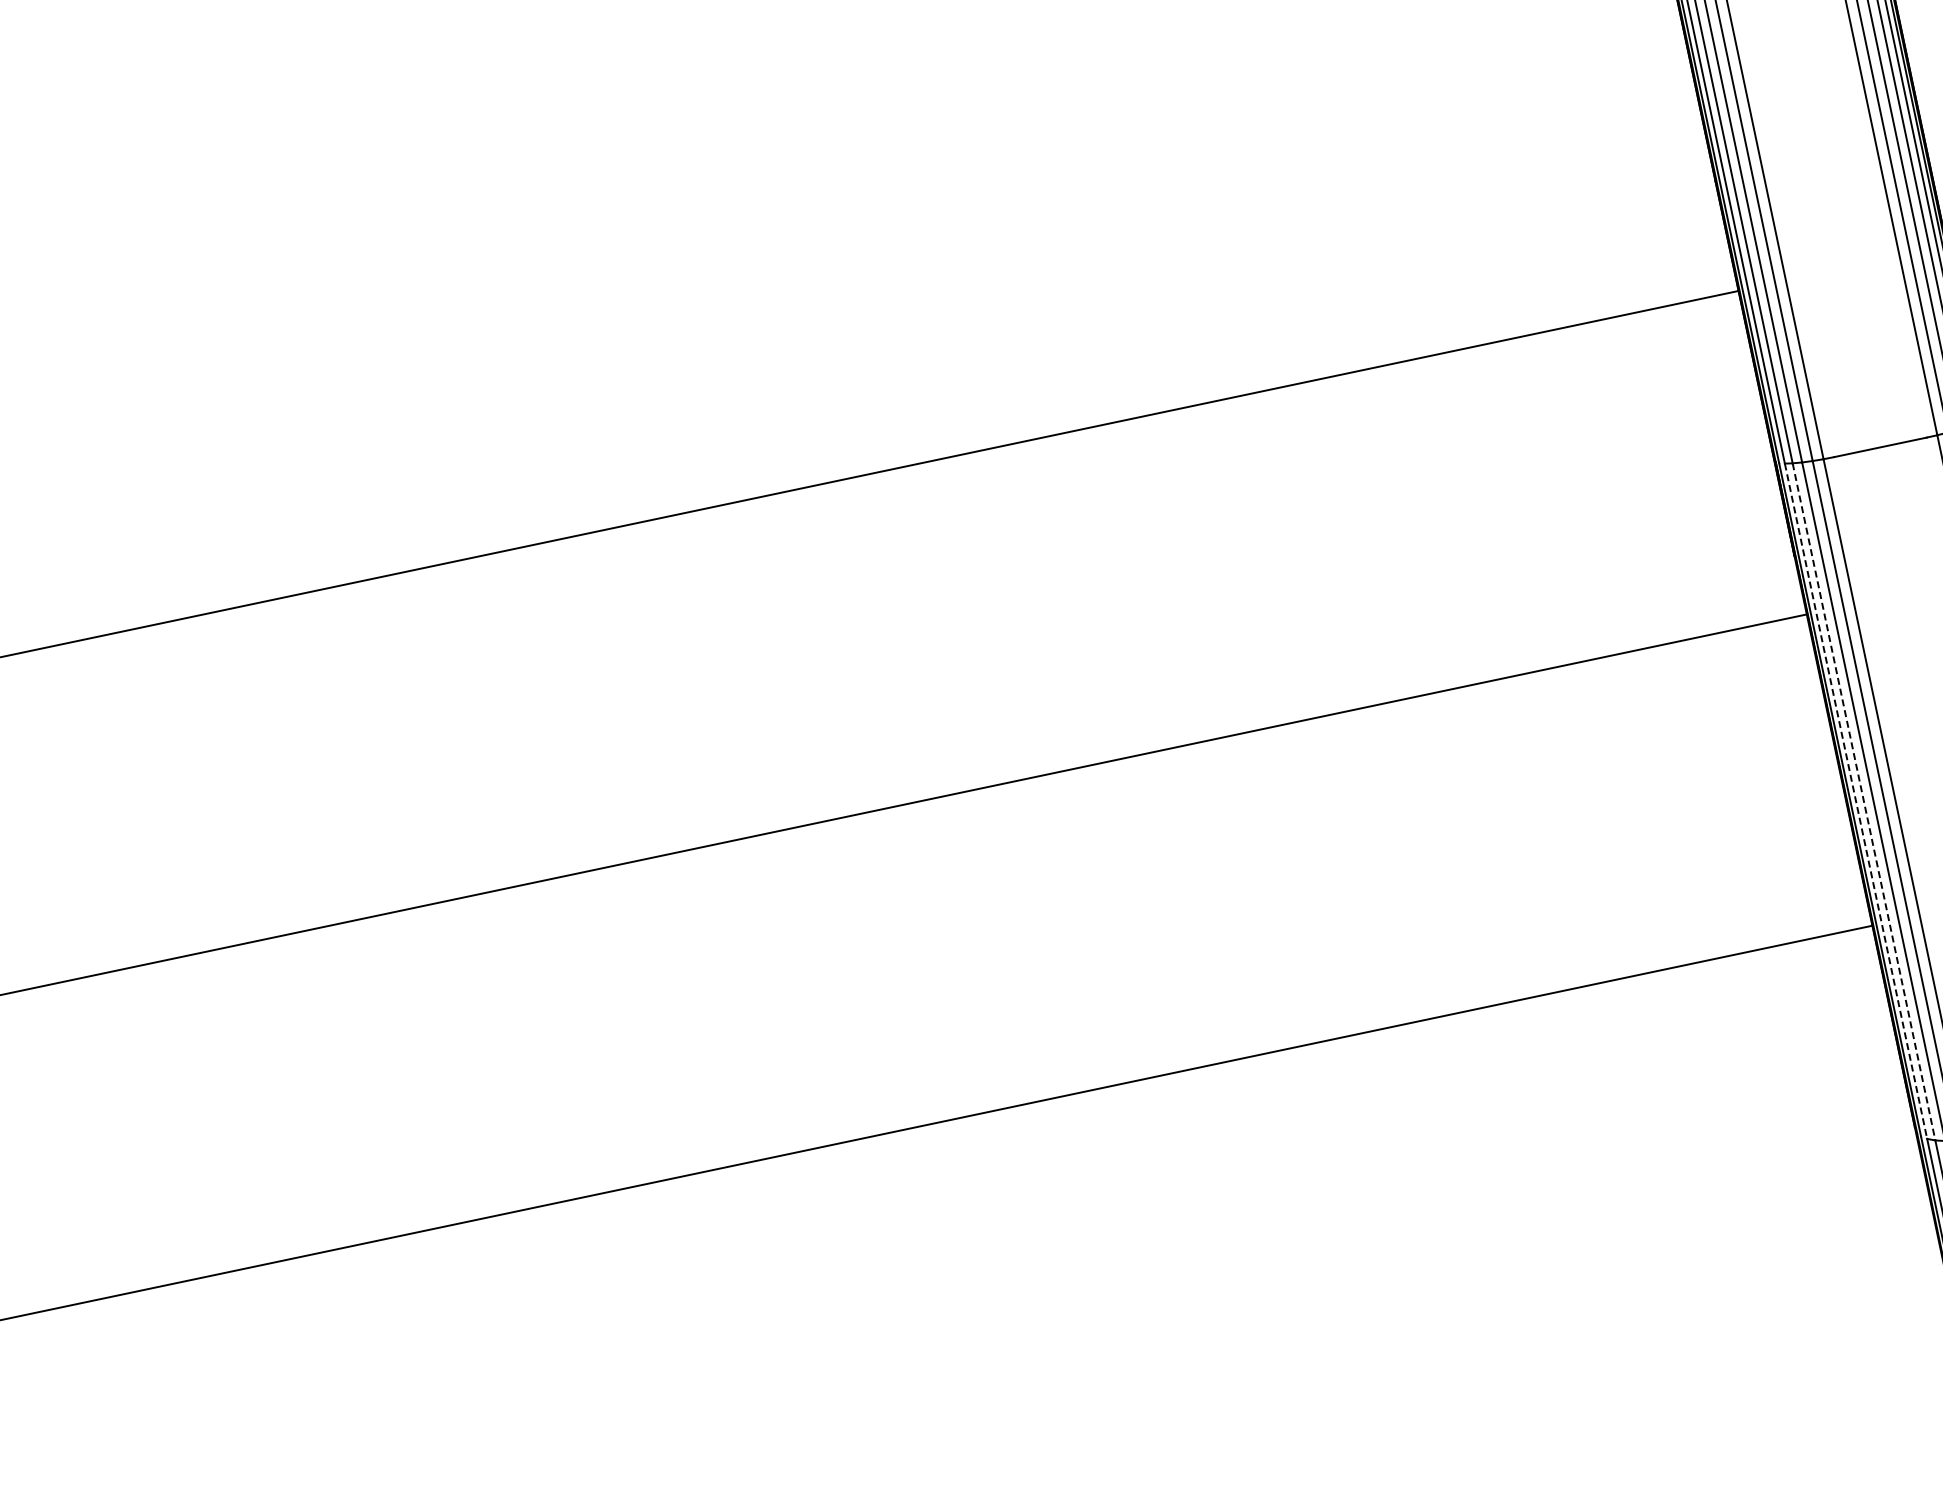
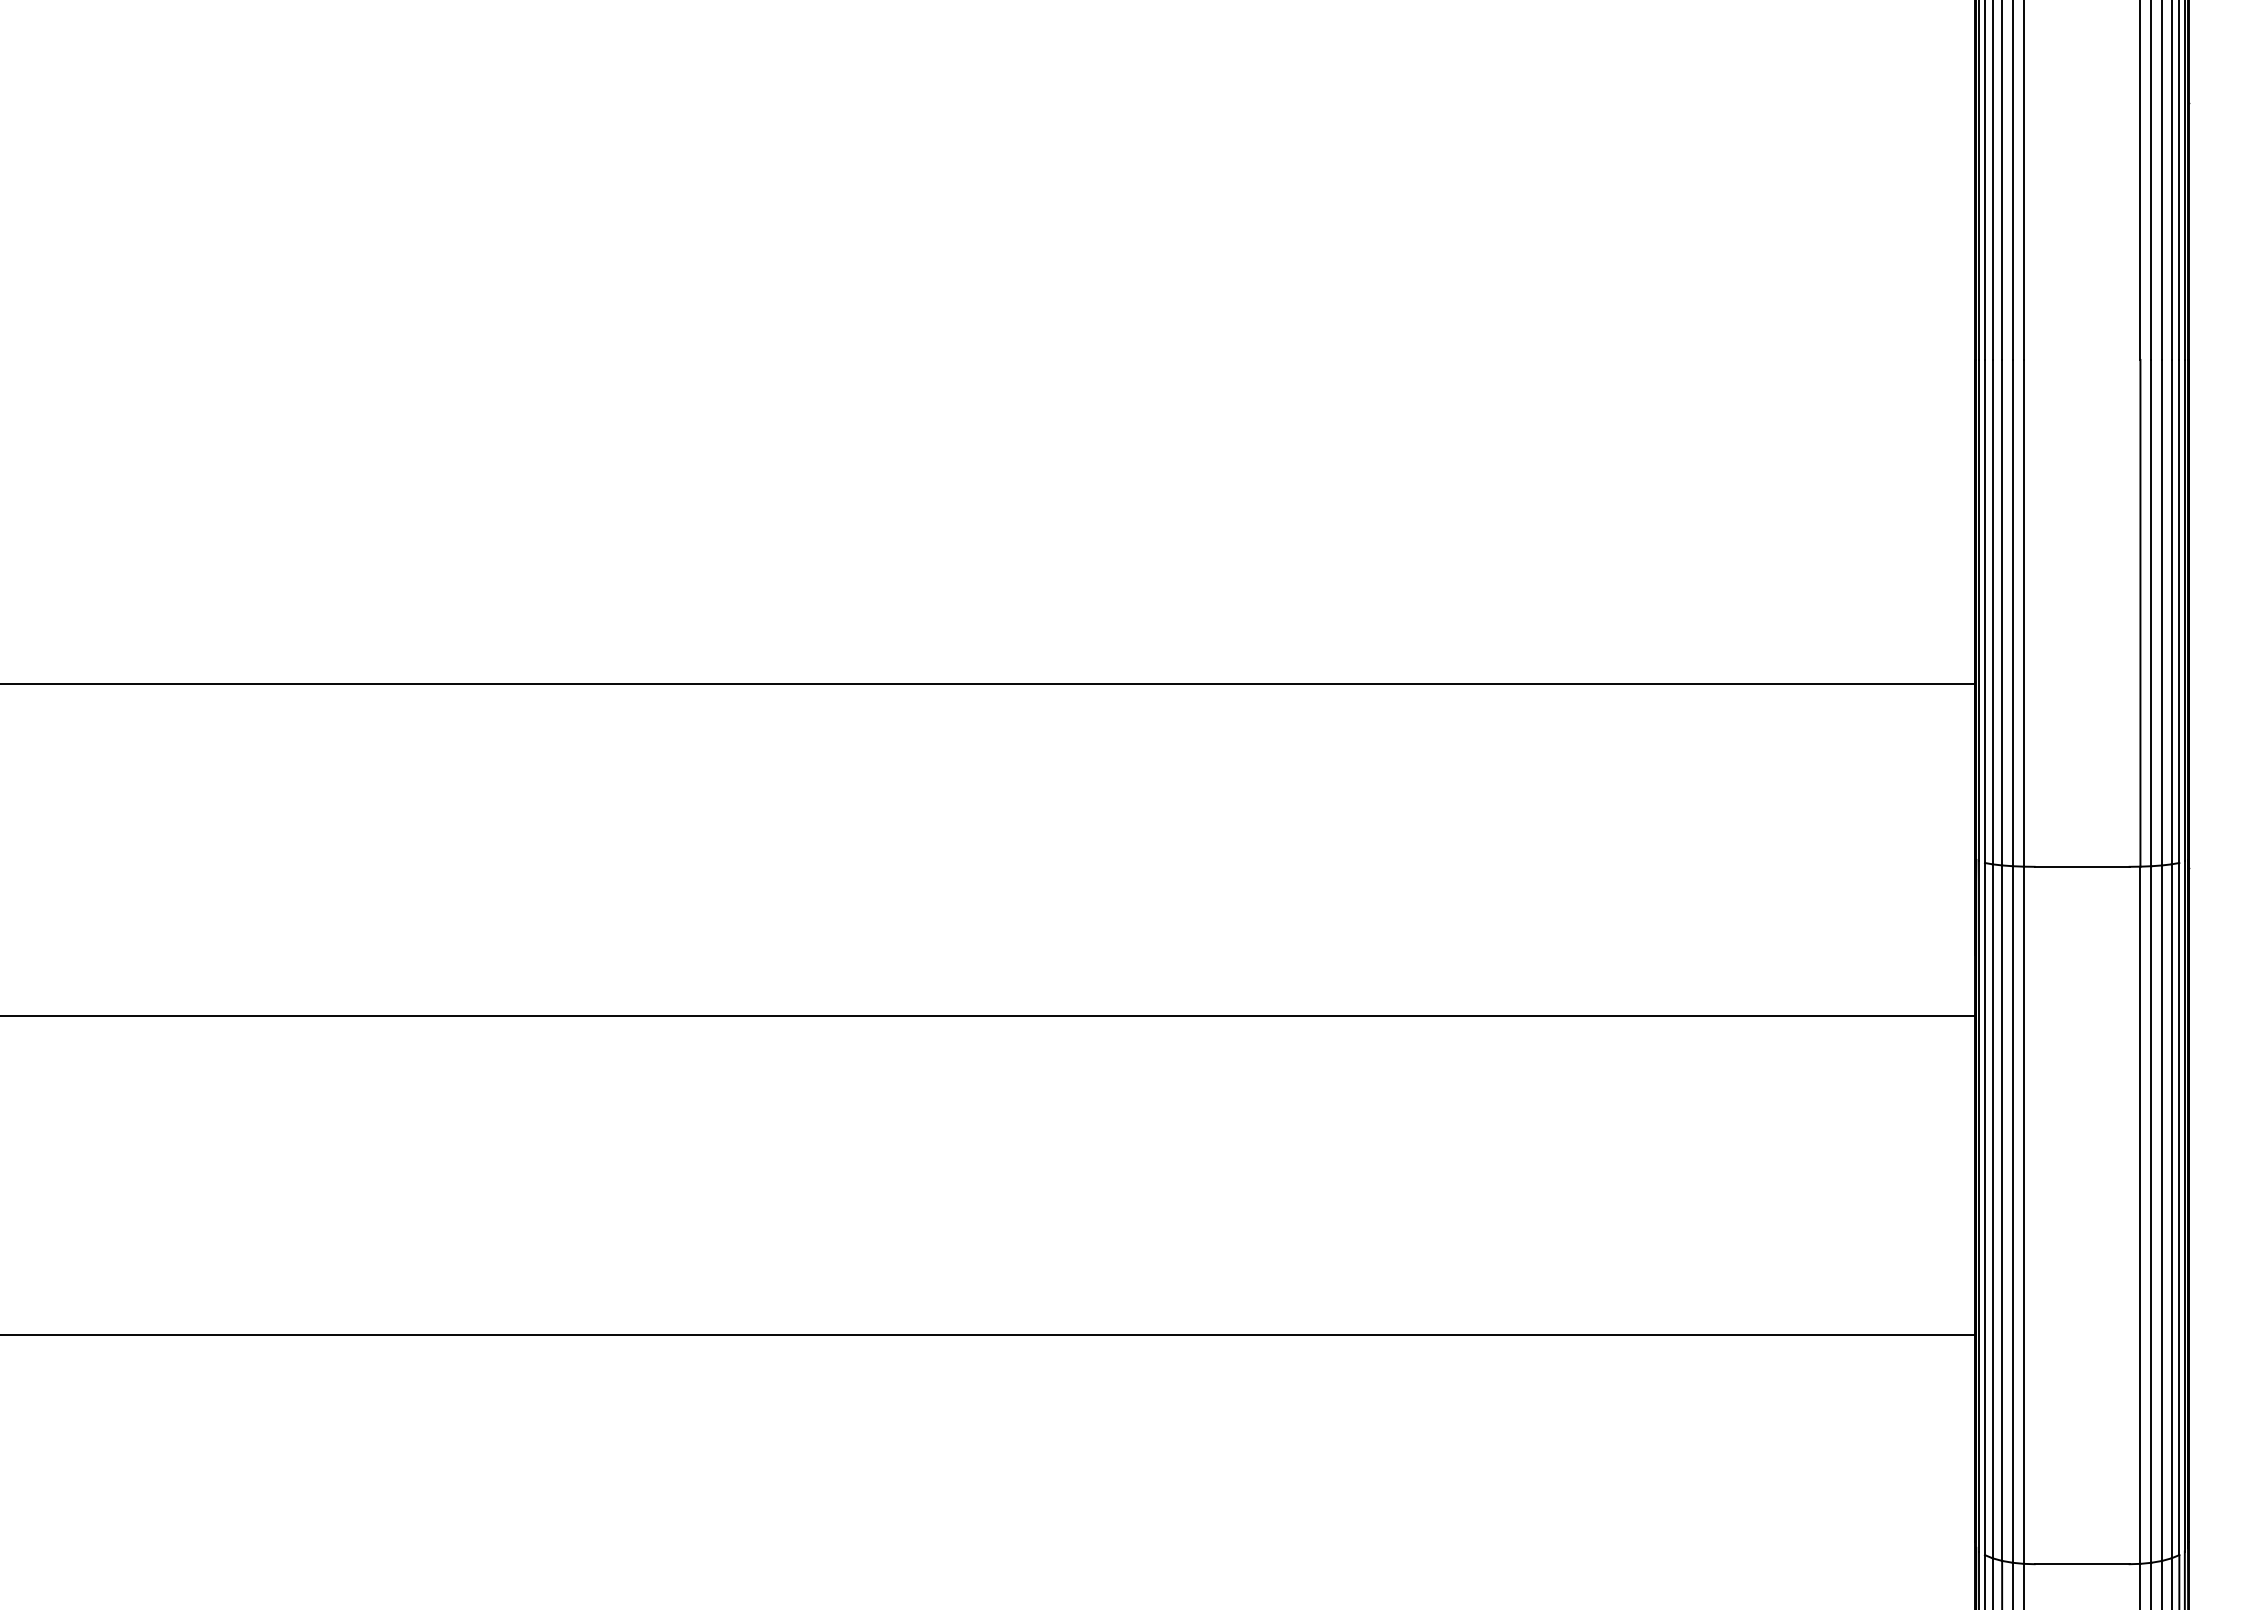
line: (1855, 801) -> (1984, 1209), dashed -> solid
line: (1863, 802) -> (1992, 1211), dashed -> solid

